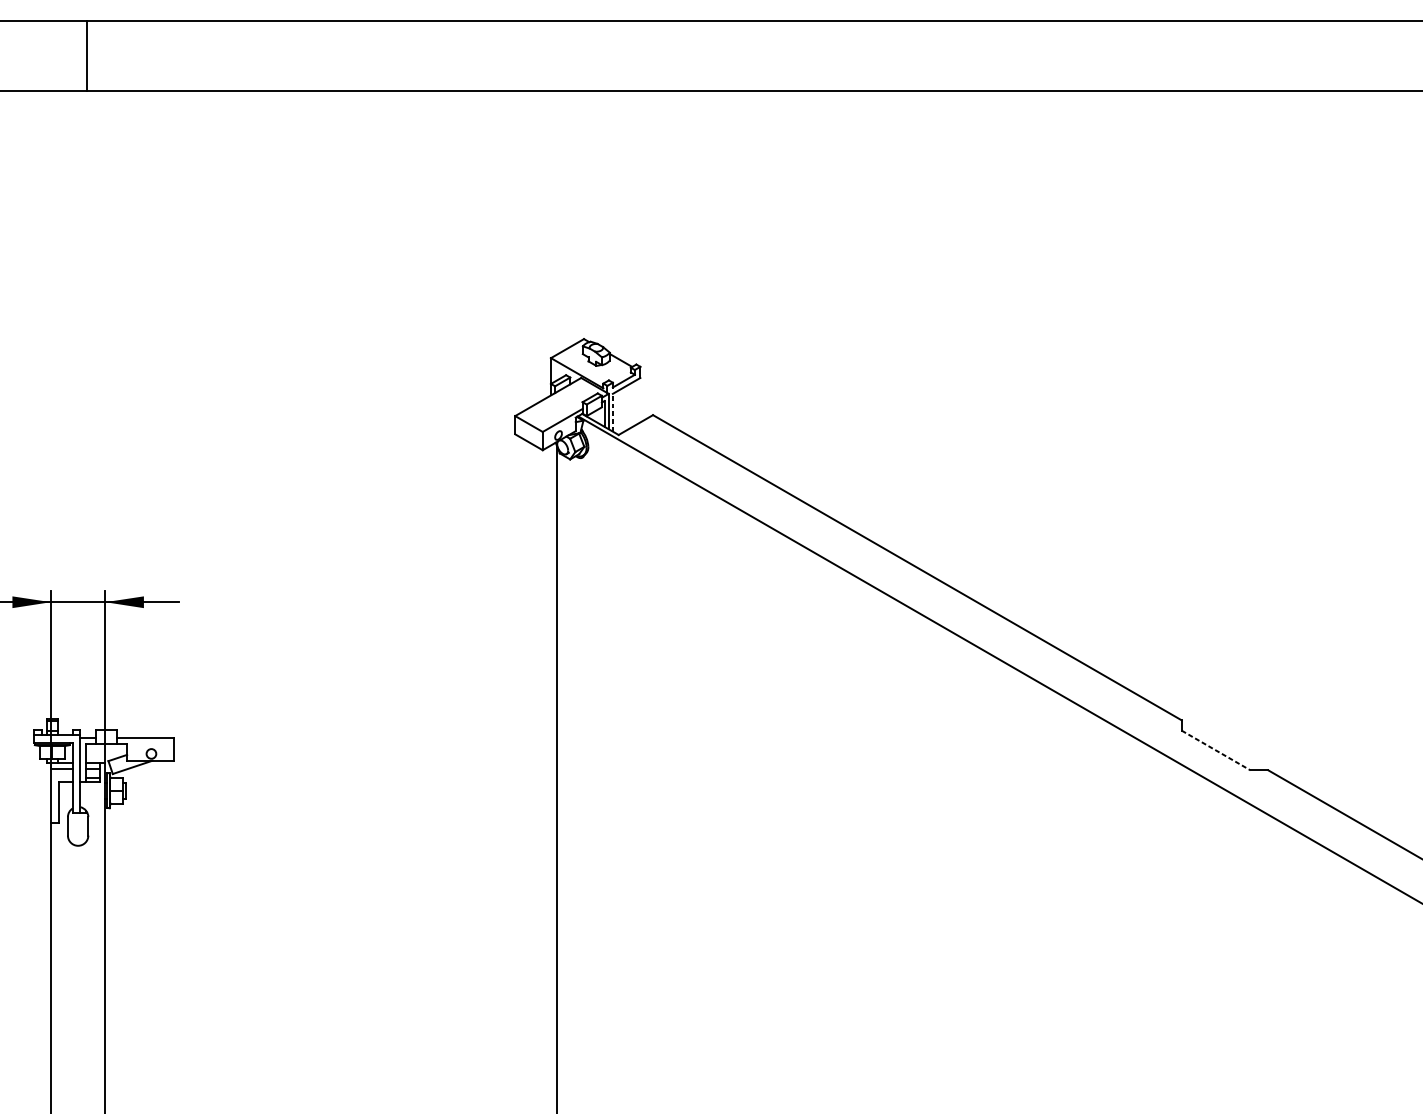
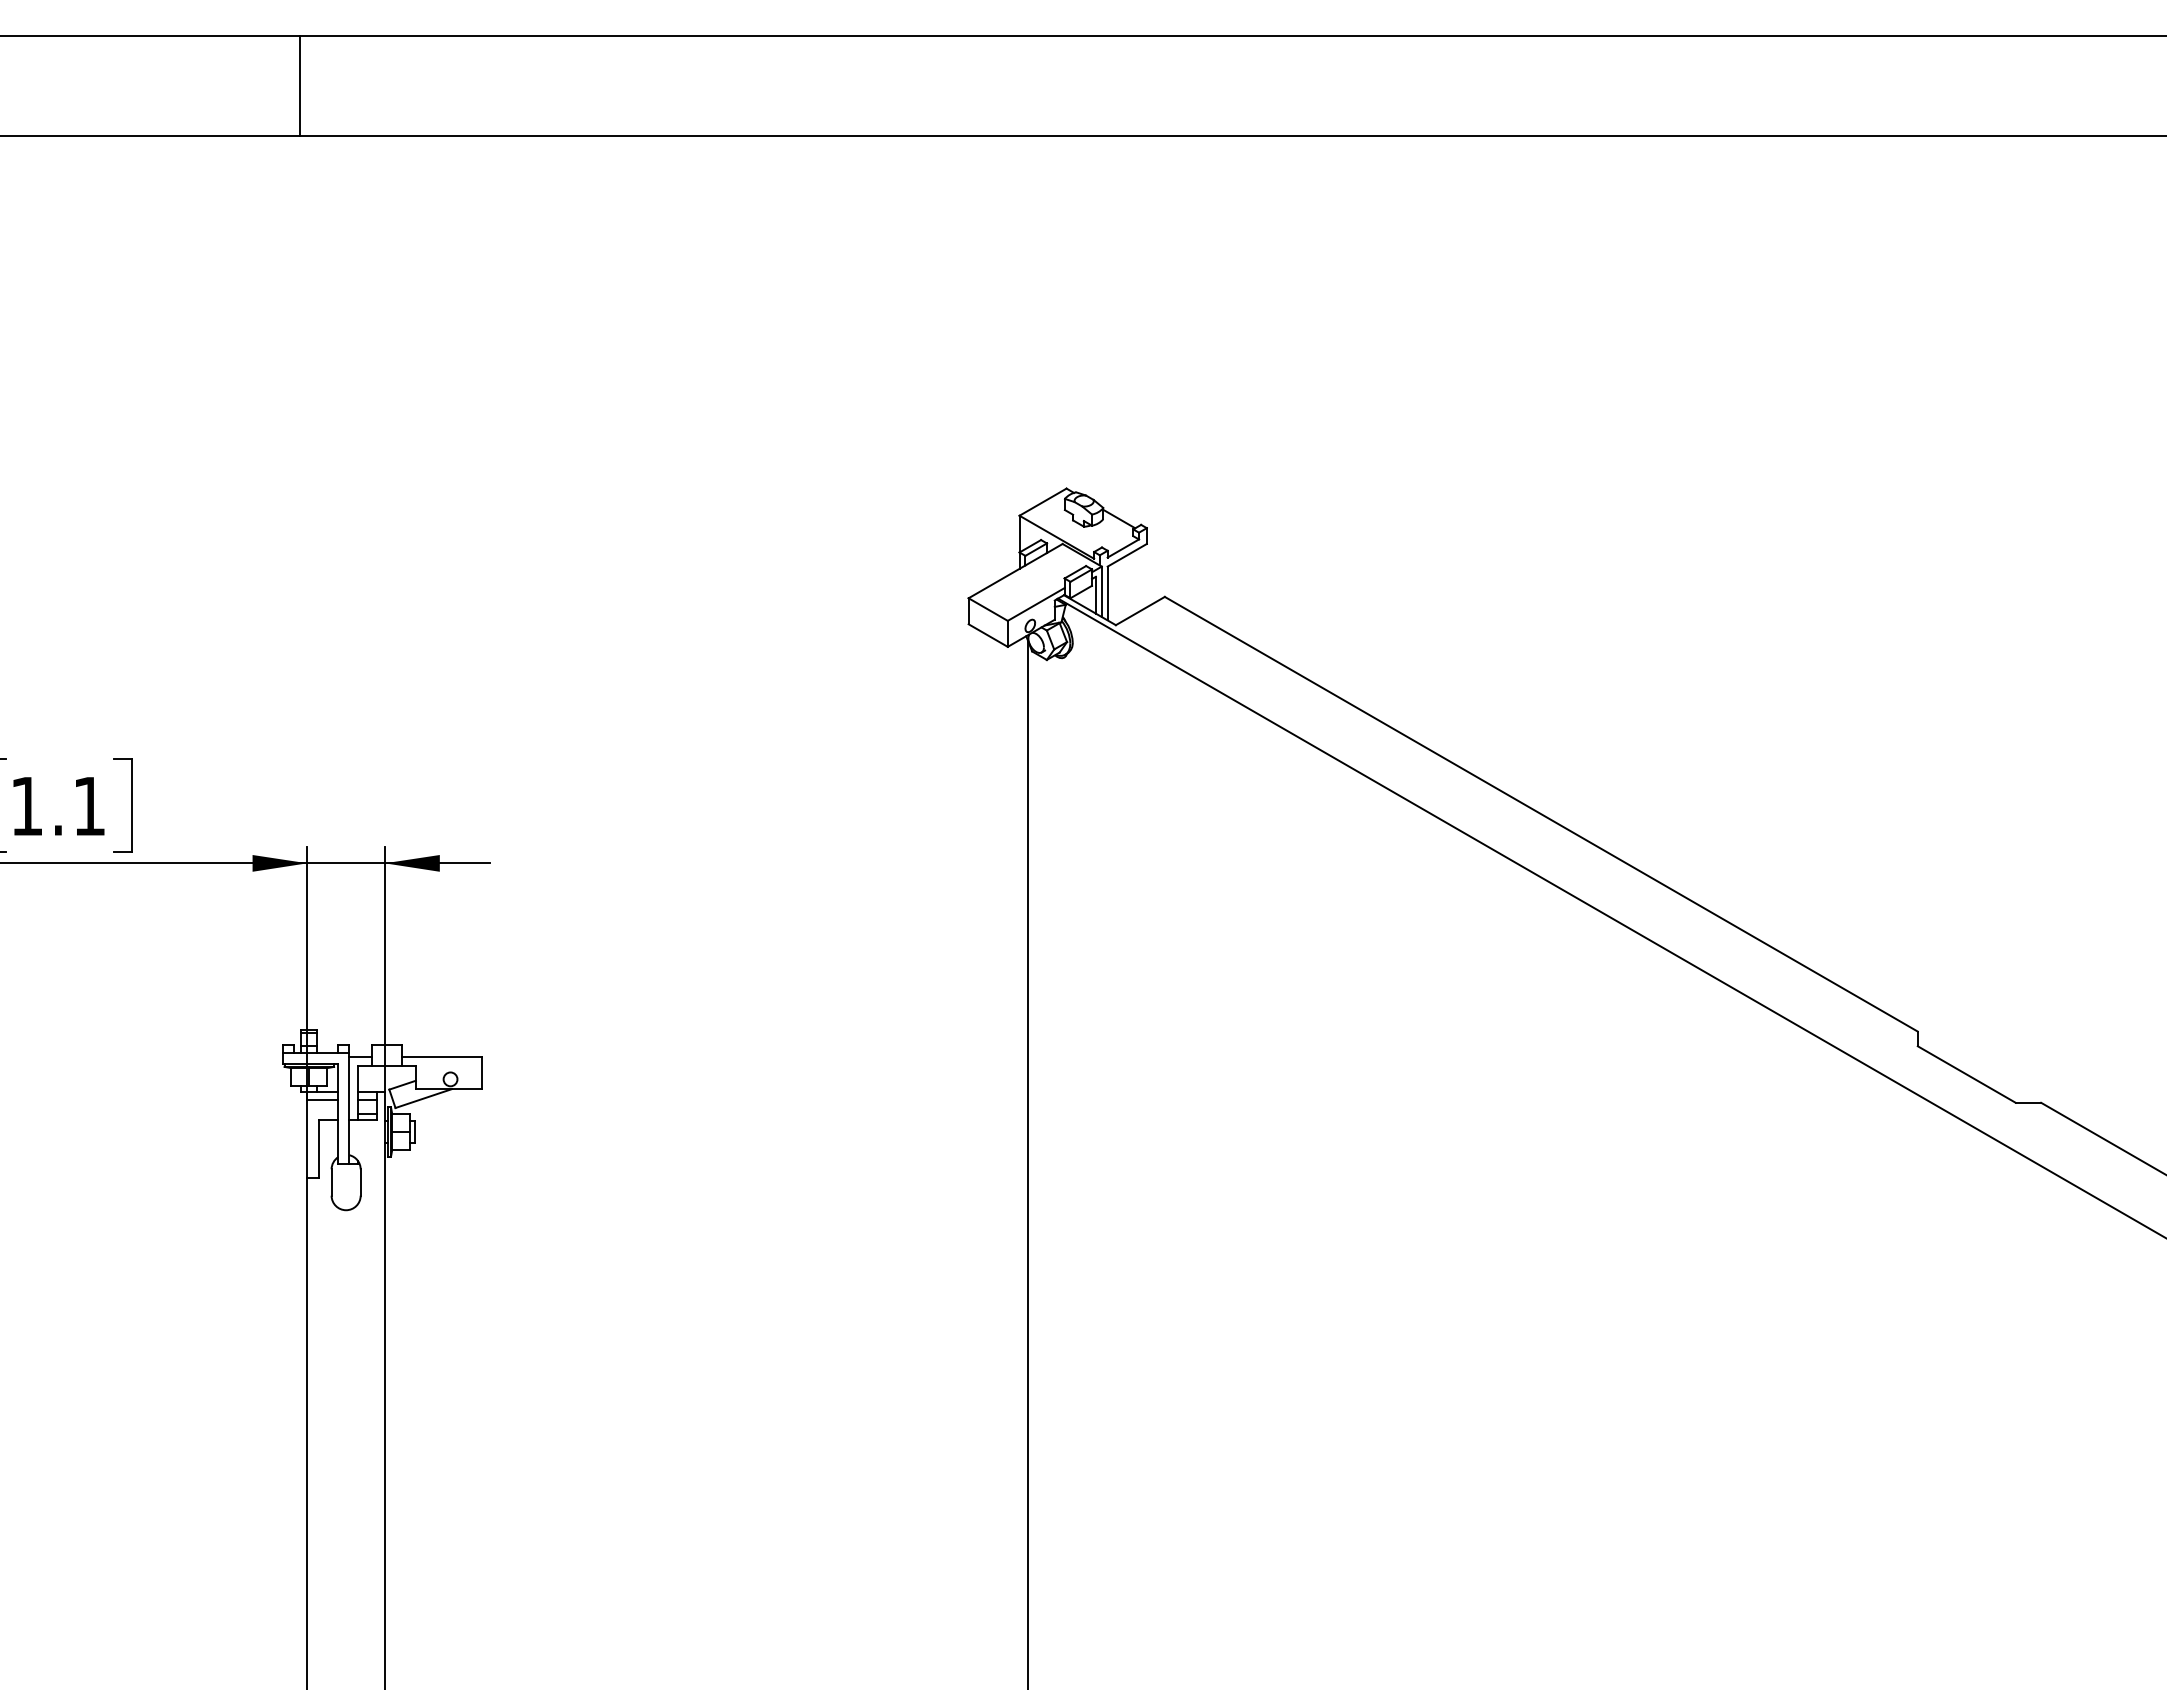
line: (87, 56) -> (300, 85), moved
line: (612, 412) -> (1107, 593), dashed -> solid
line: (1215, 750) -> (1966, 1074), dashed -> solid

